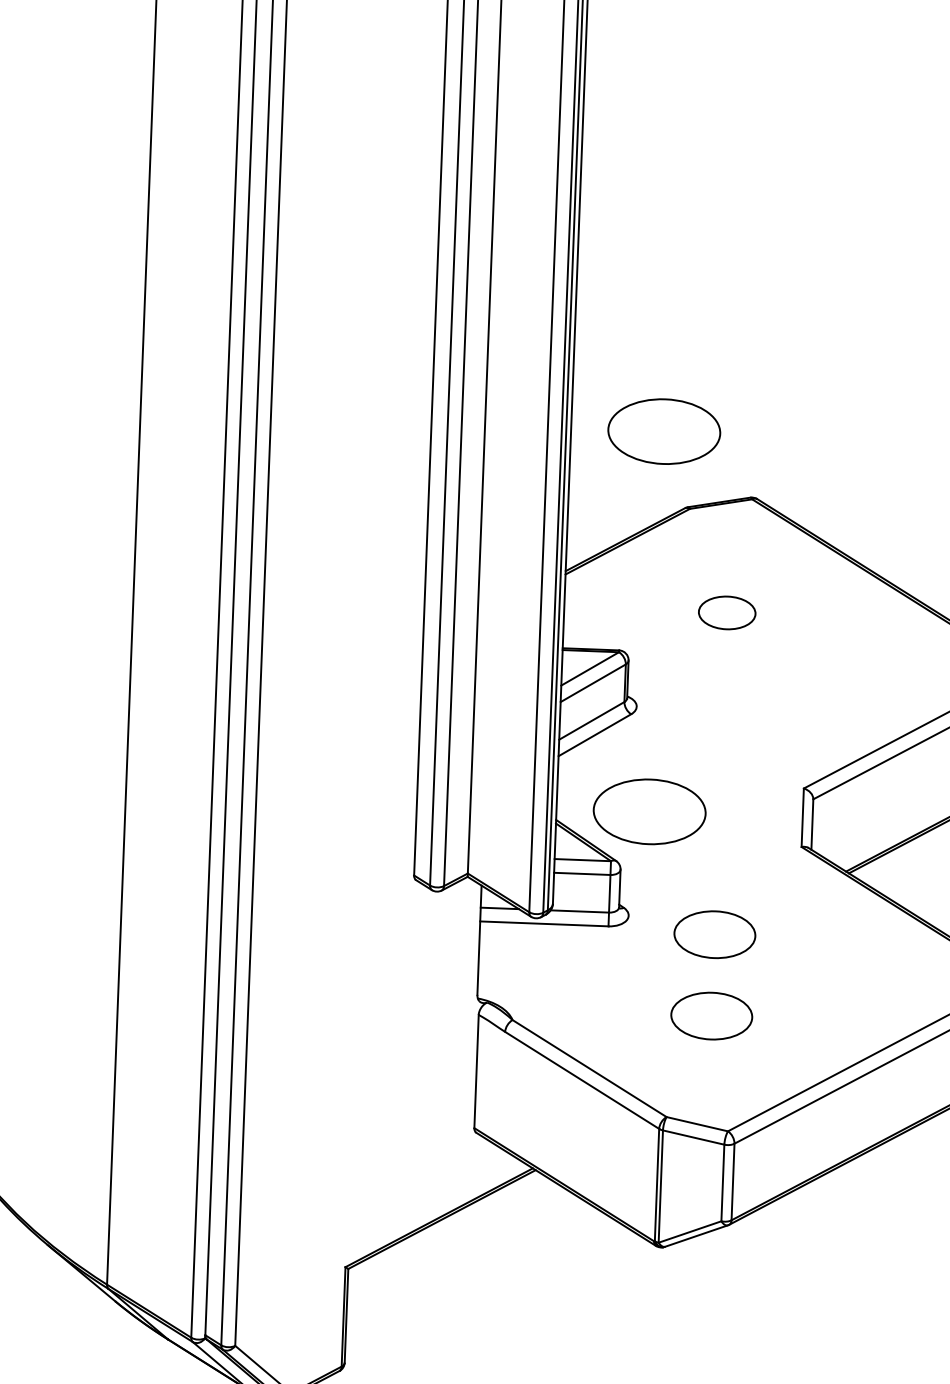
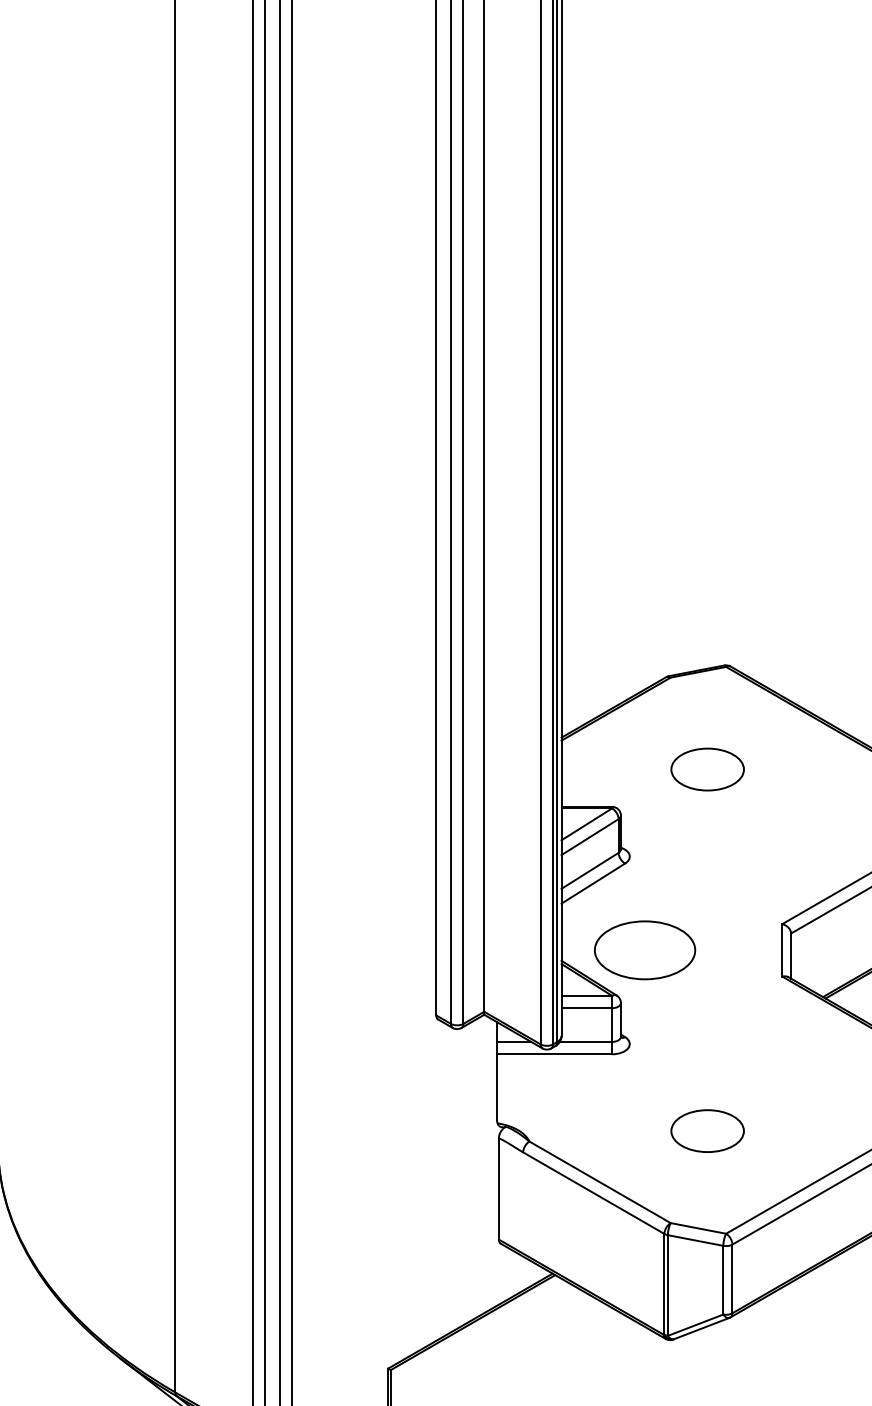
part: (664, 431) -> (645, 609), removed
part: (727, 612) -> (707, 769), size x1.43
part: (714, 934) -> (707, 1057), removed

